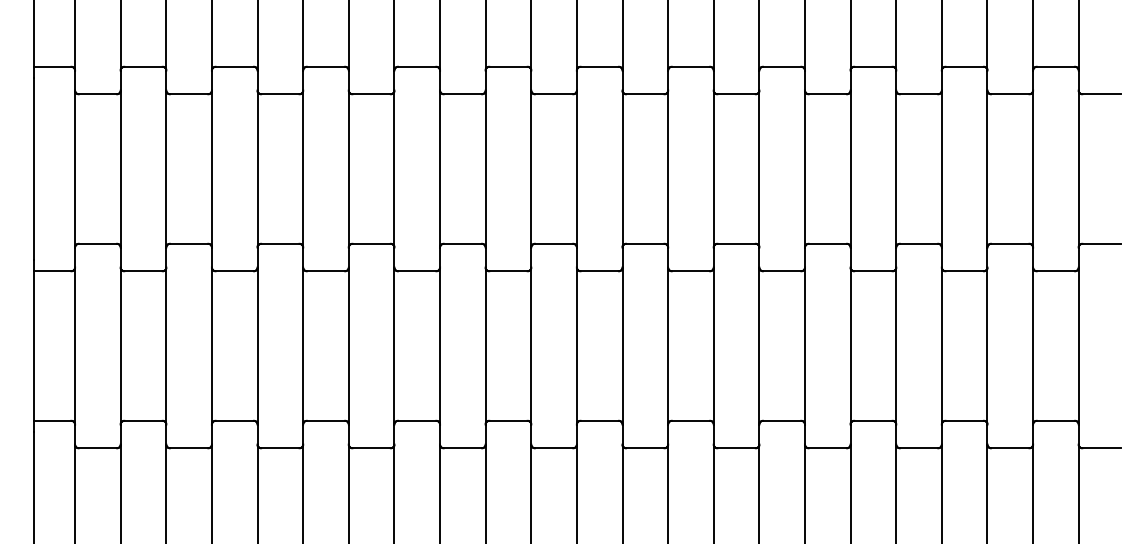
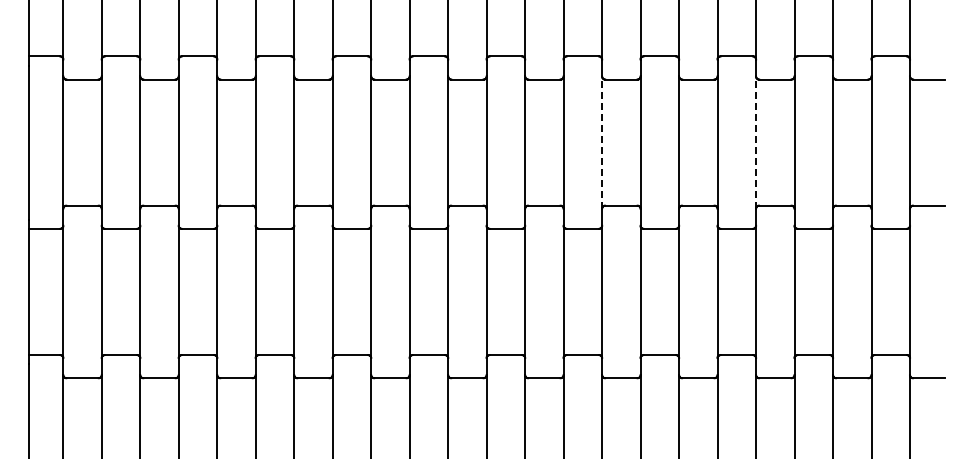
line: (714, 168) -> (602, 142), solid -> dashed
line: (896, 168) -> (756, 142), solid -> dashed

